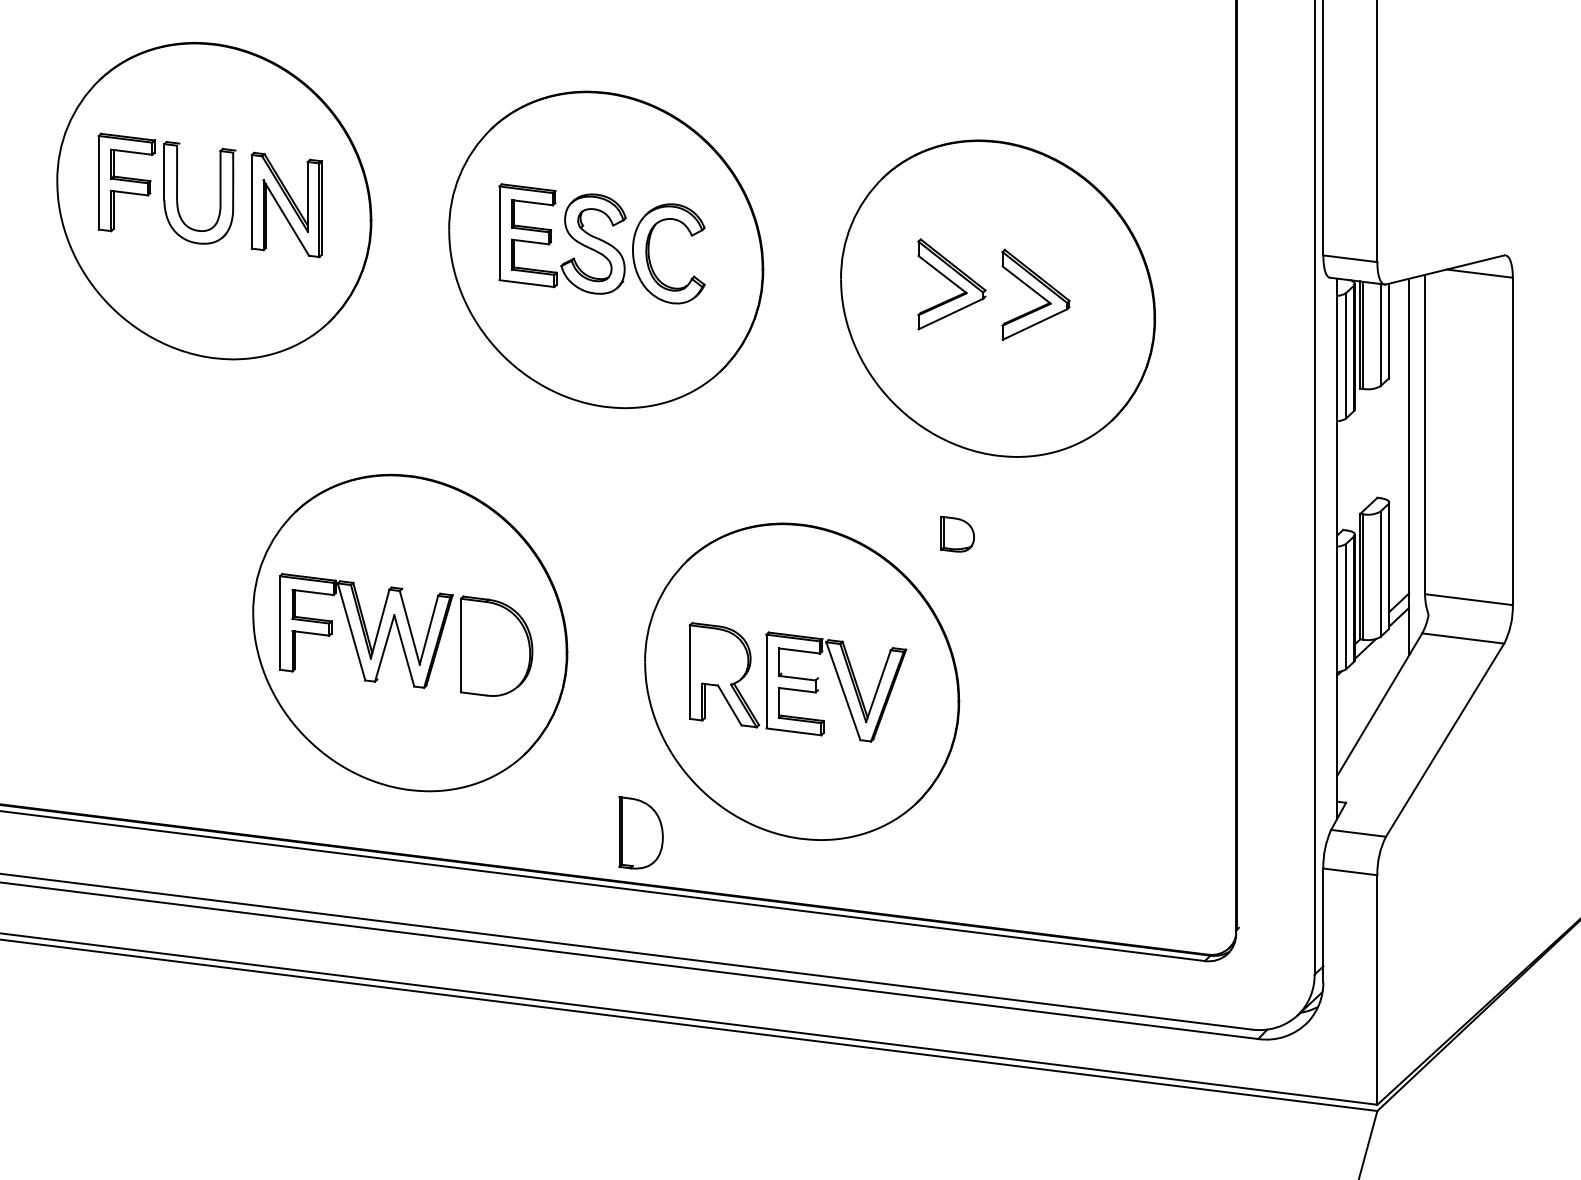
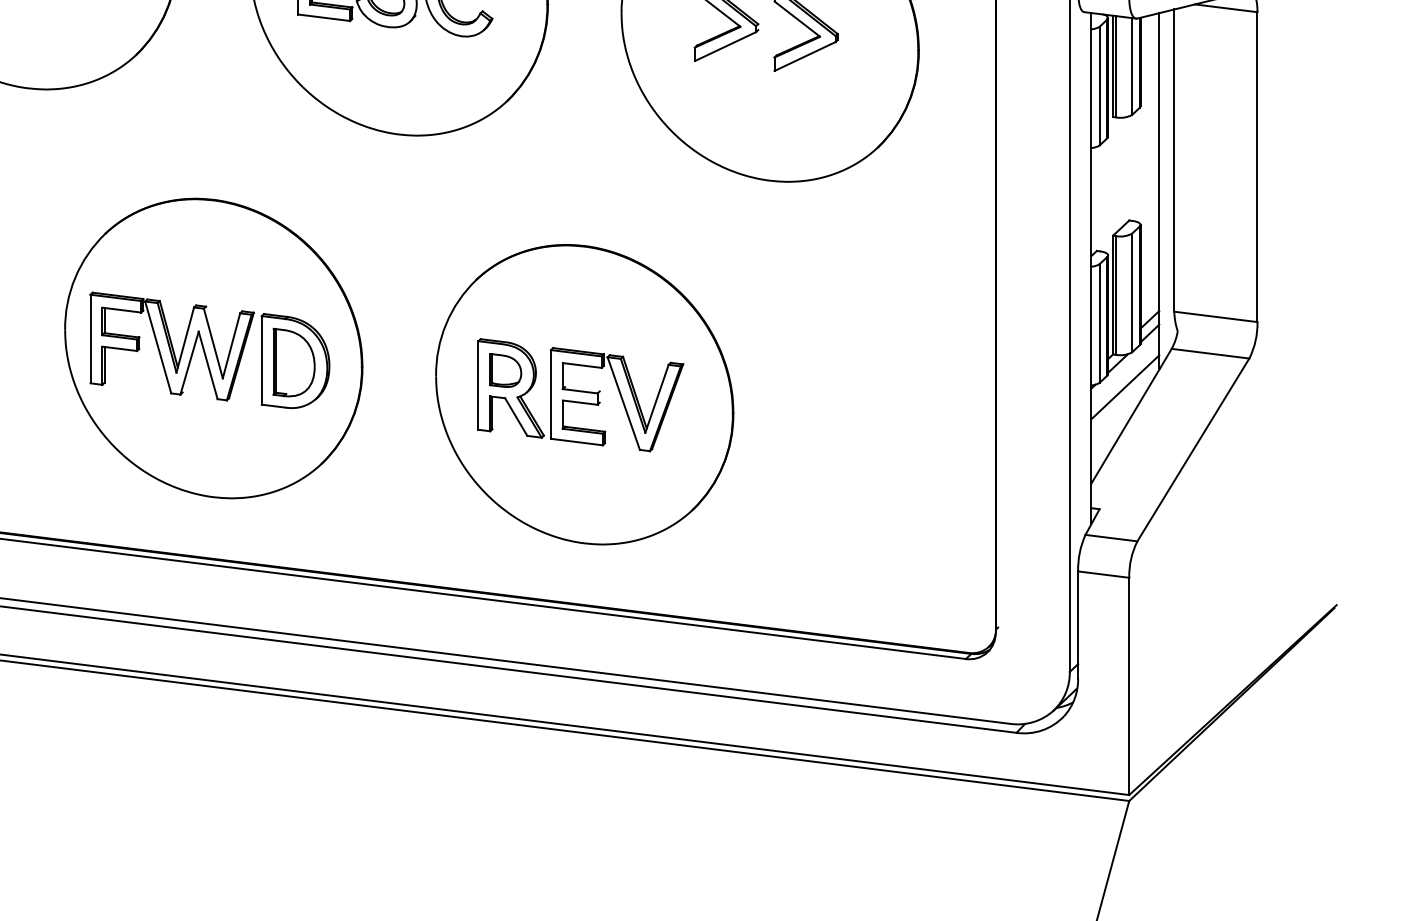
part: (957, 534) -> (505, 370), moved
line: (1373, 673) -> (1125, 386), added
part: (640, 832) -> (293, 362), moved

